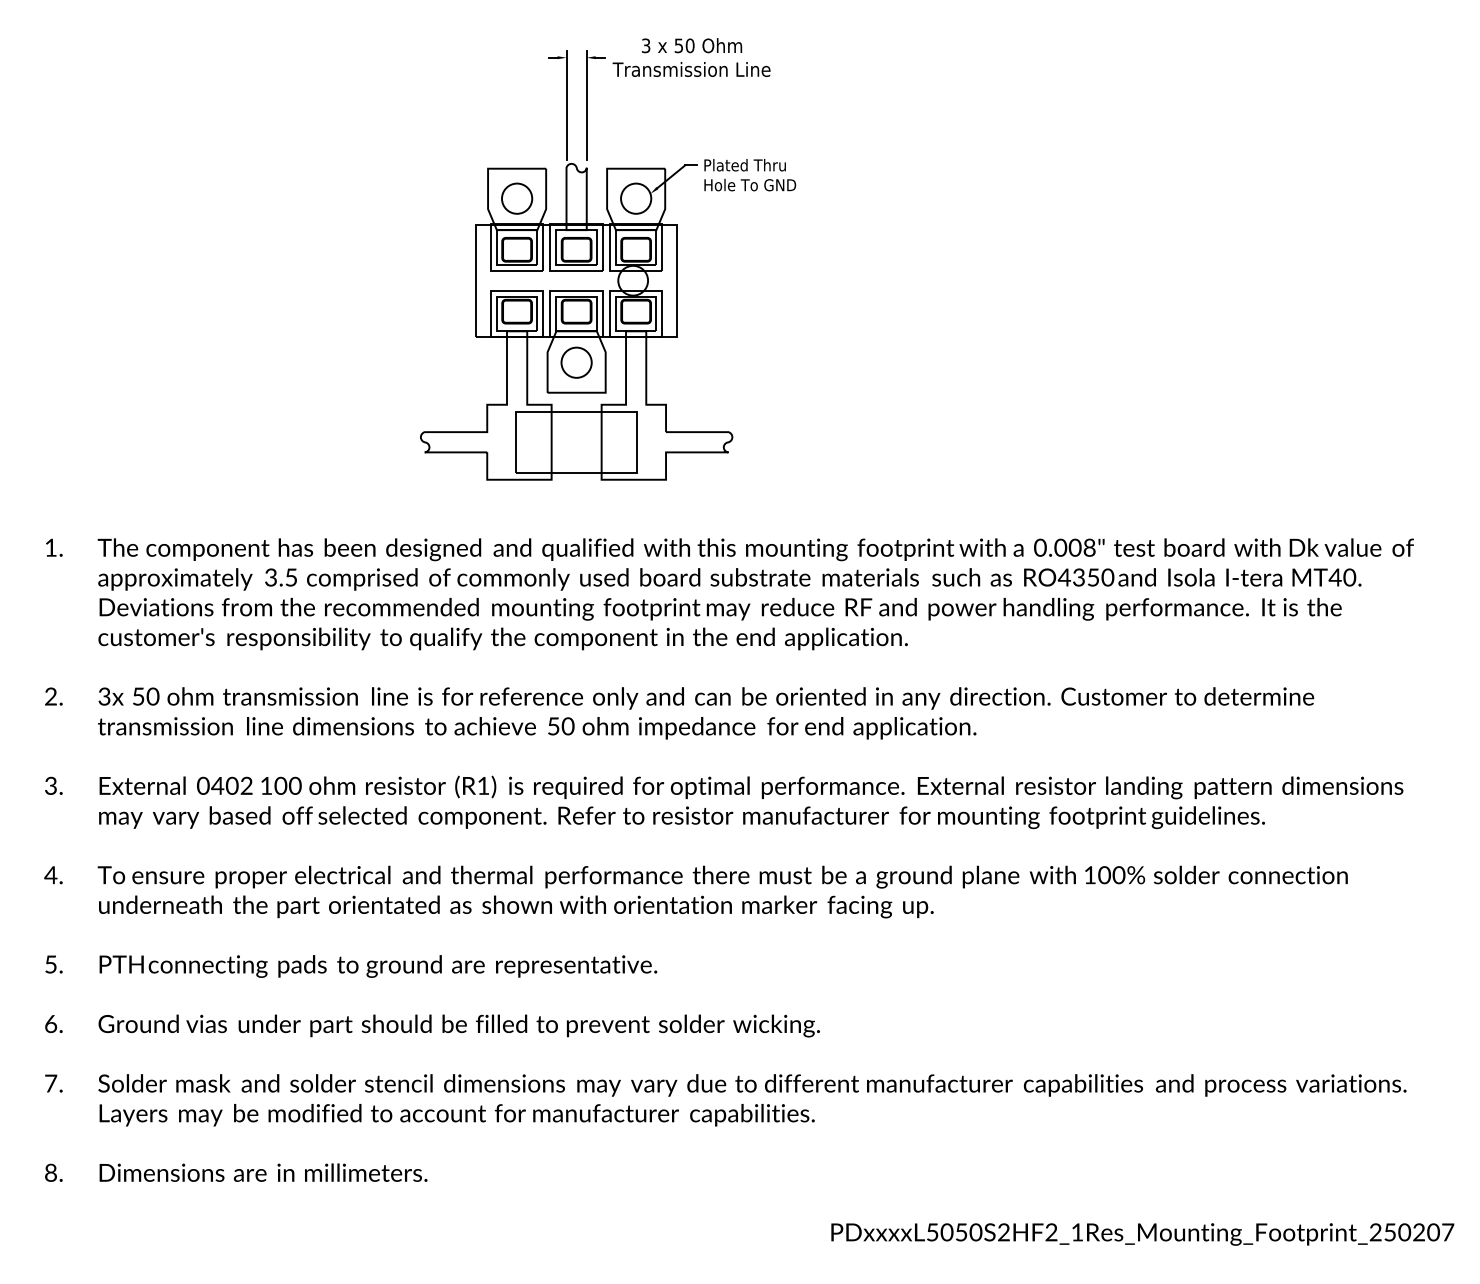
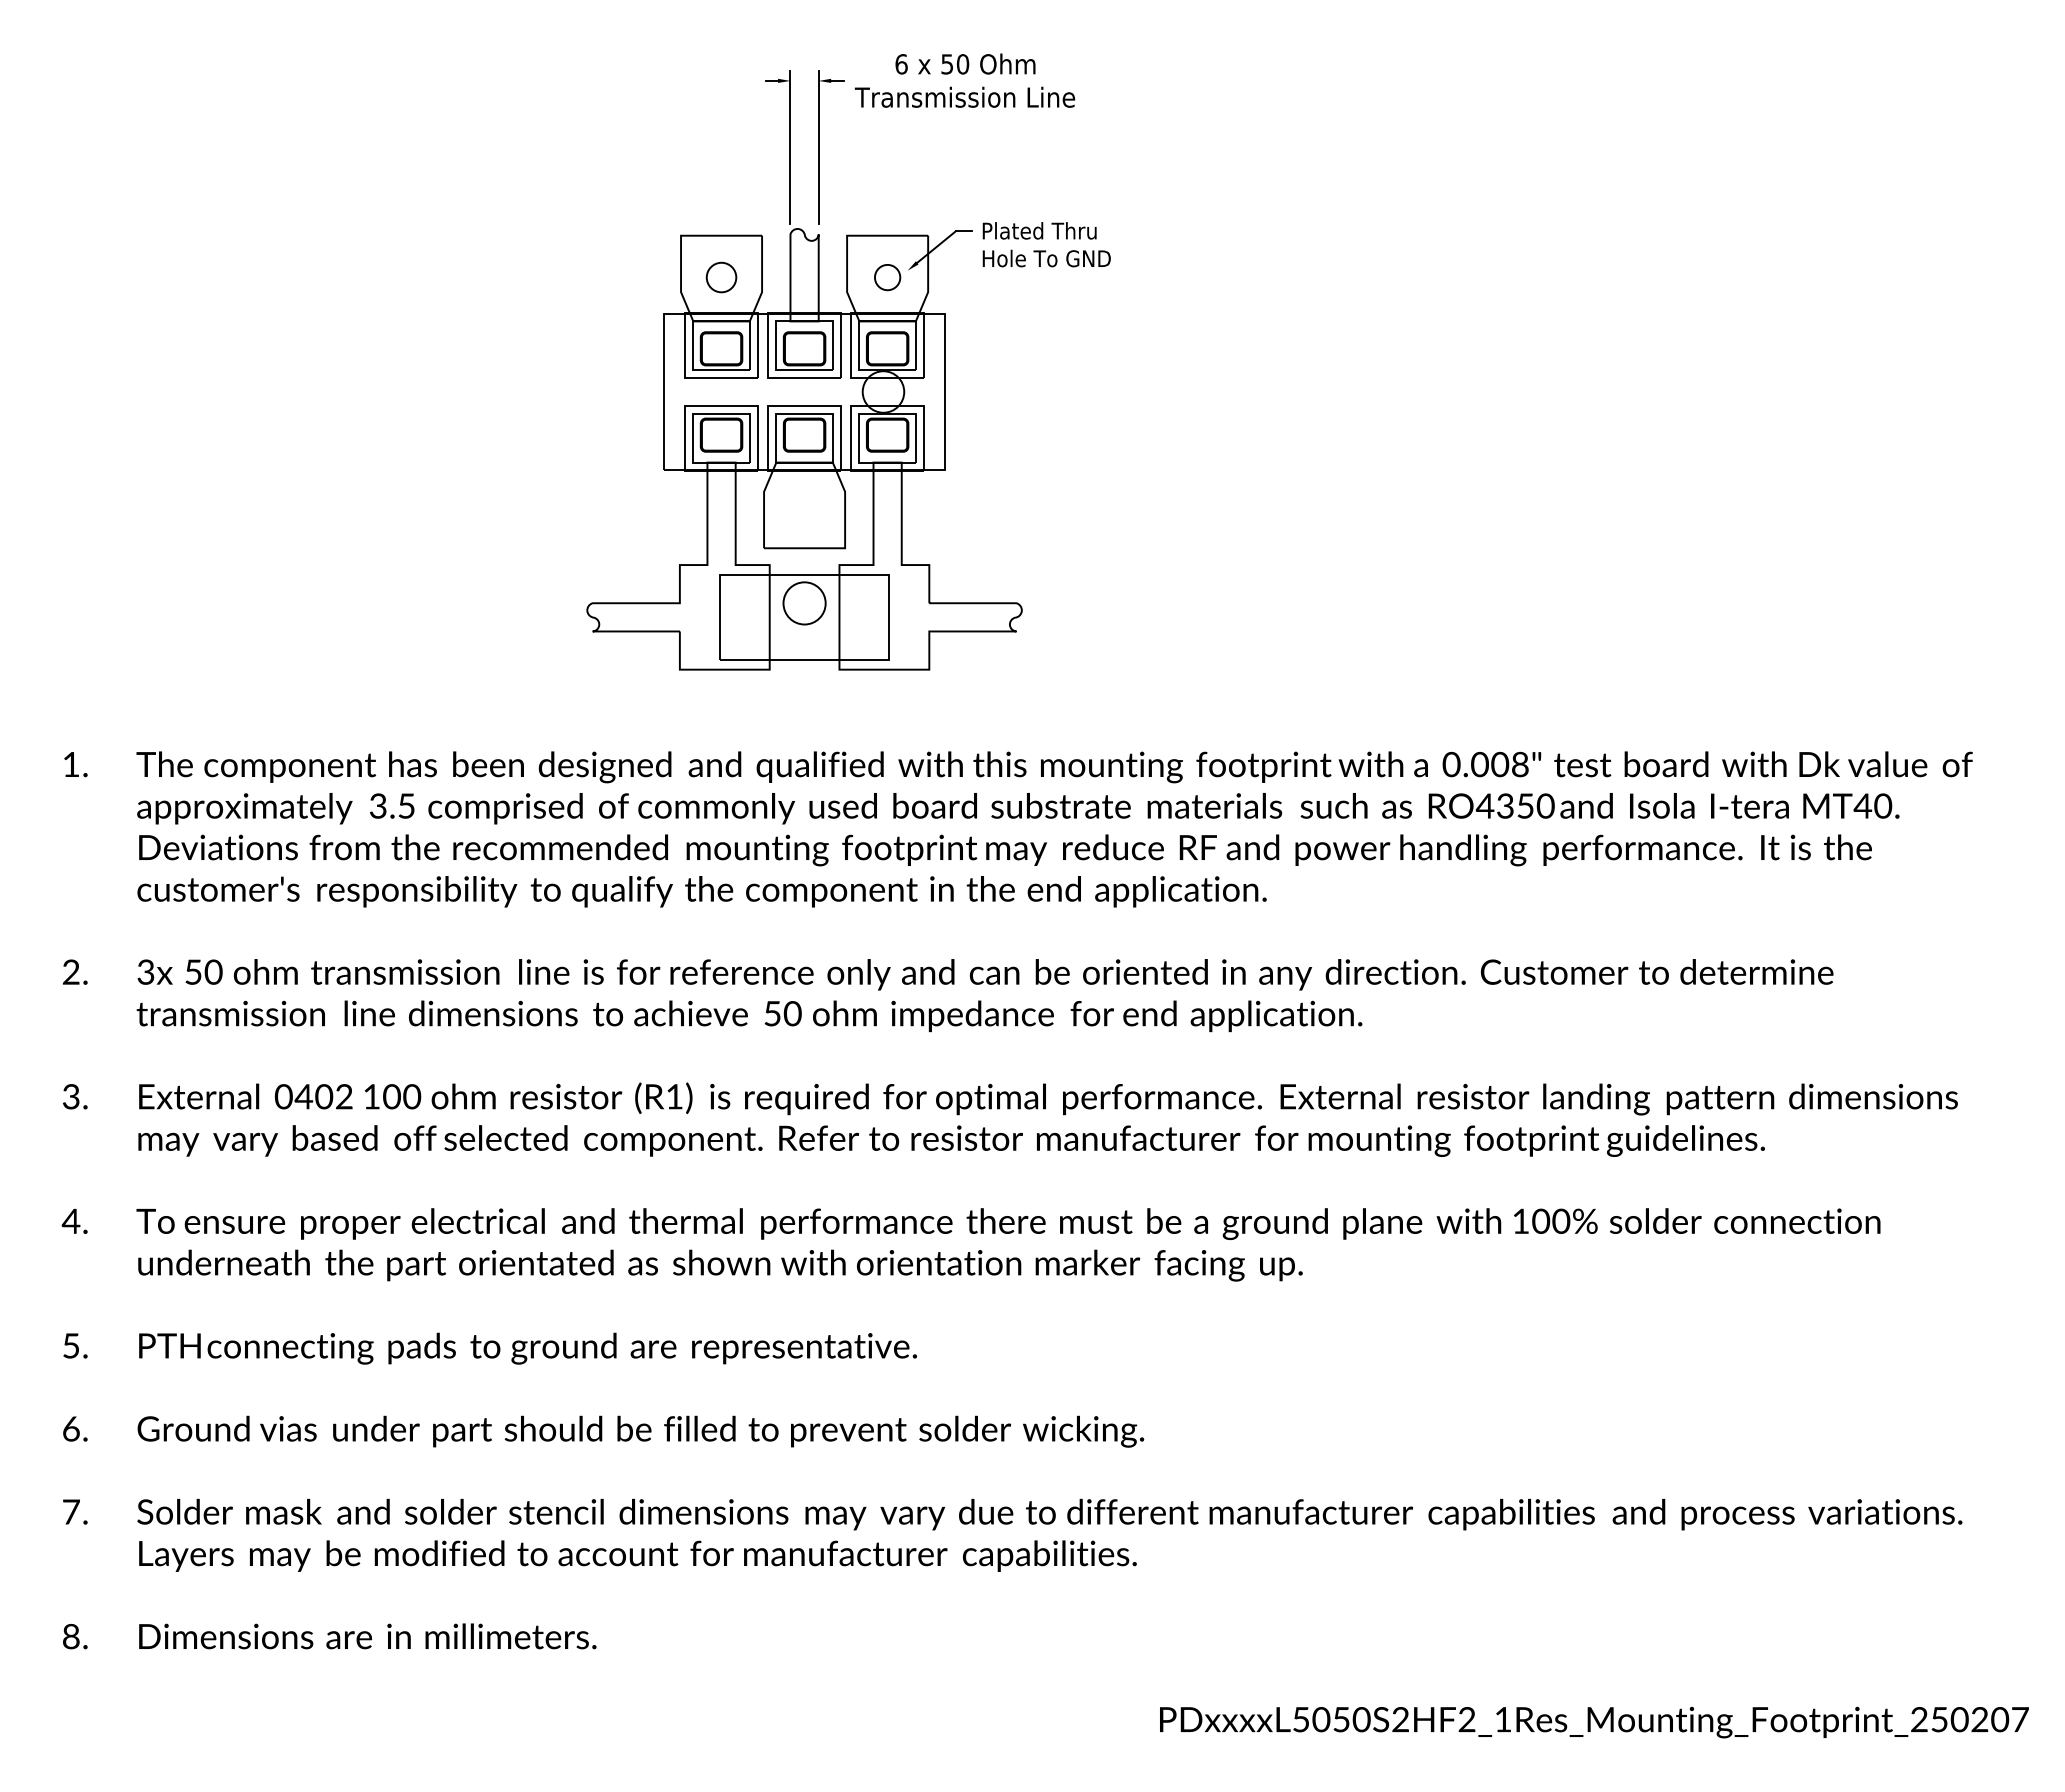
text: (646, 45) -> (901, 64), 3 -> 6
circle: (517, 198) -> (721, 277), size x0.7
circle: (636, 198) -> (887, 277), size x0.6
circle: (576, 362) -> (804, 603), moved

